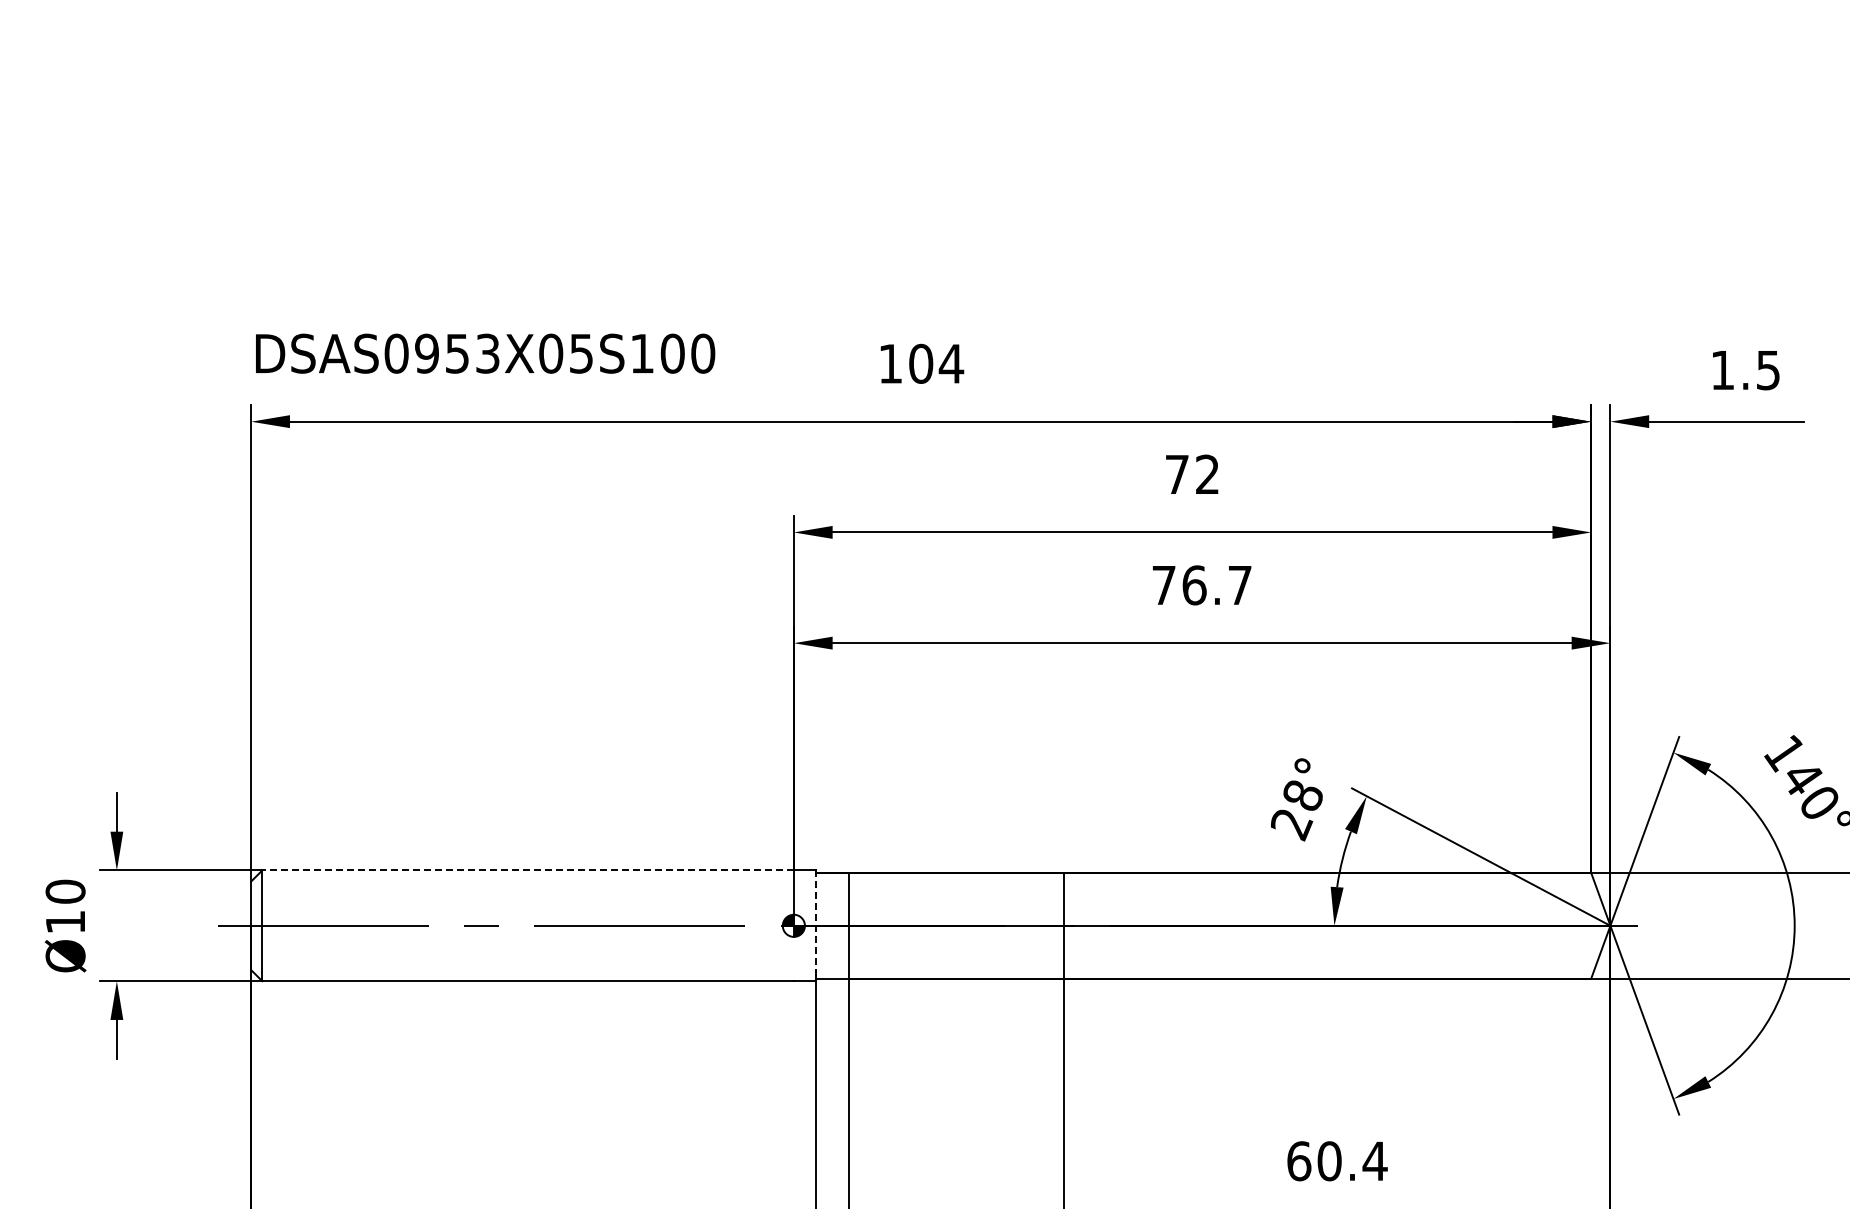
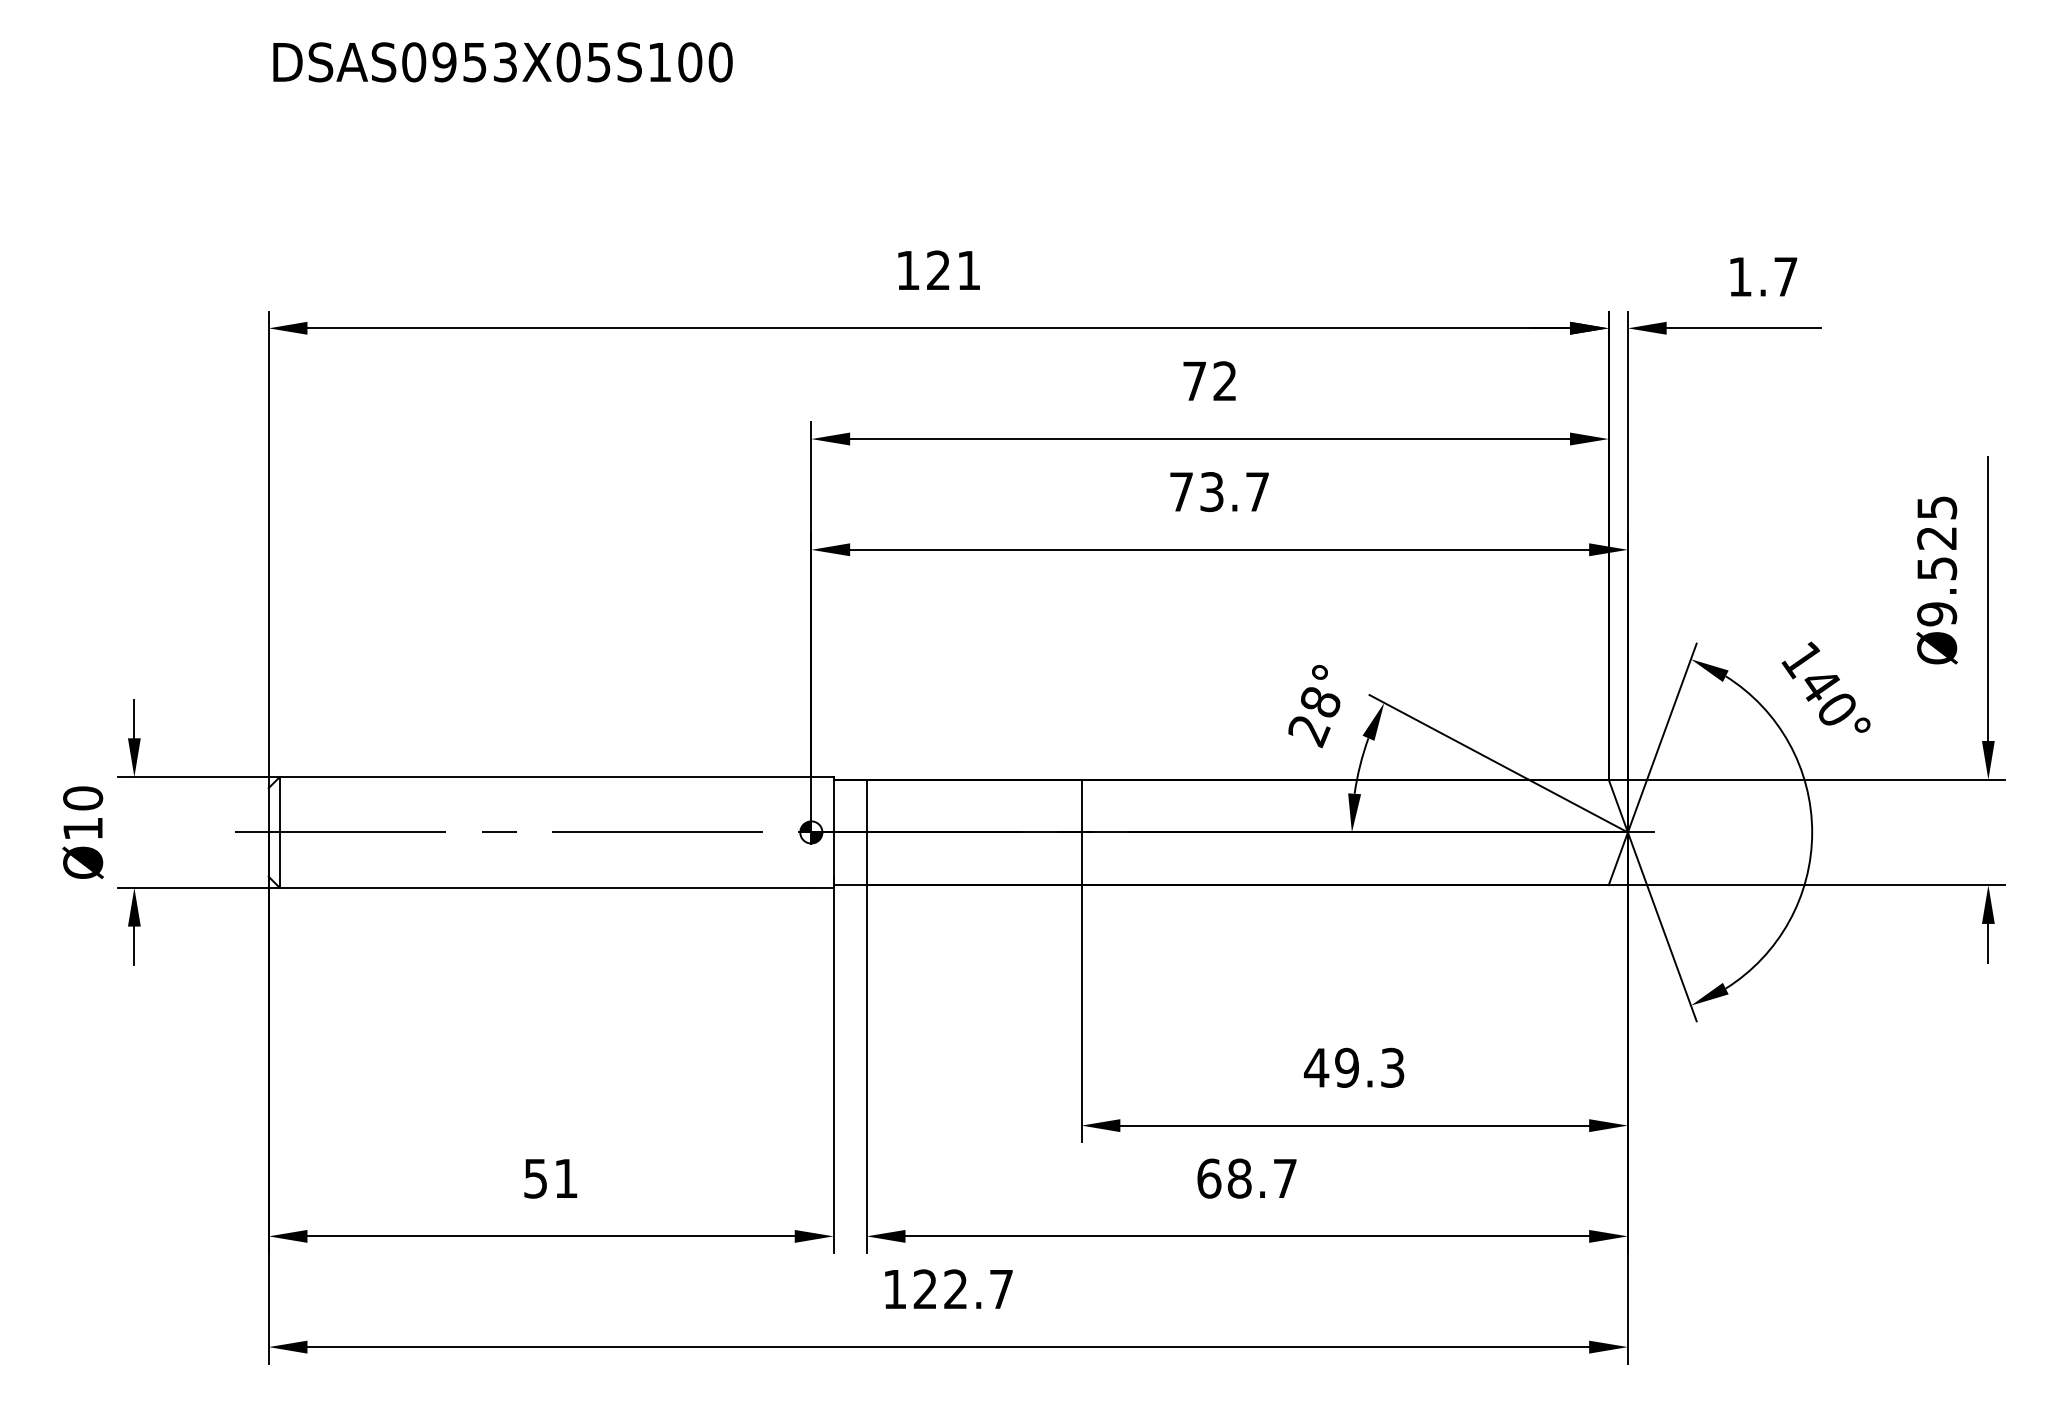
text: (485, 353) -> (502, 62), moved
text: (936, 363) -> (953, 270), 104 -> 121
text: (1768, 369) -> (1785, 276), 1.5 -> 1.7
text: (1195, 585) -> (1212, 492), 76.7 -> 73.7
line: (528, 870) -> (545, 777), dashed -> solid
line: (816, 925) -> (833, 832), dashed -> solid
text: (1337, 1160) -> (1354, 1067), 60.4 -> 49.3

